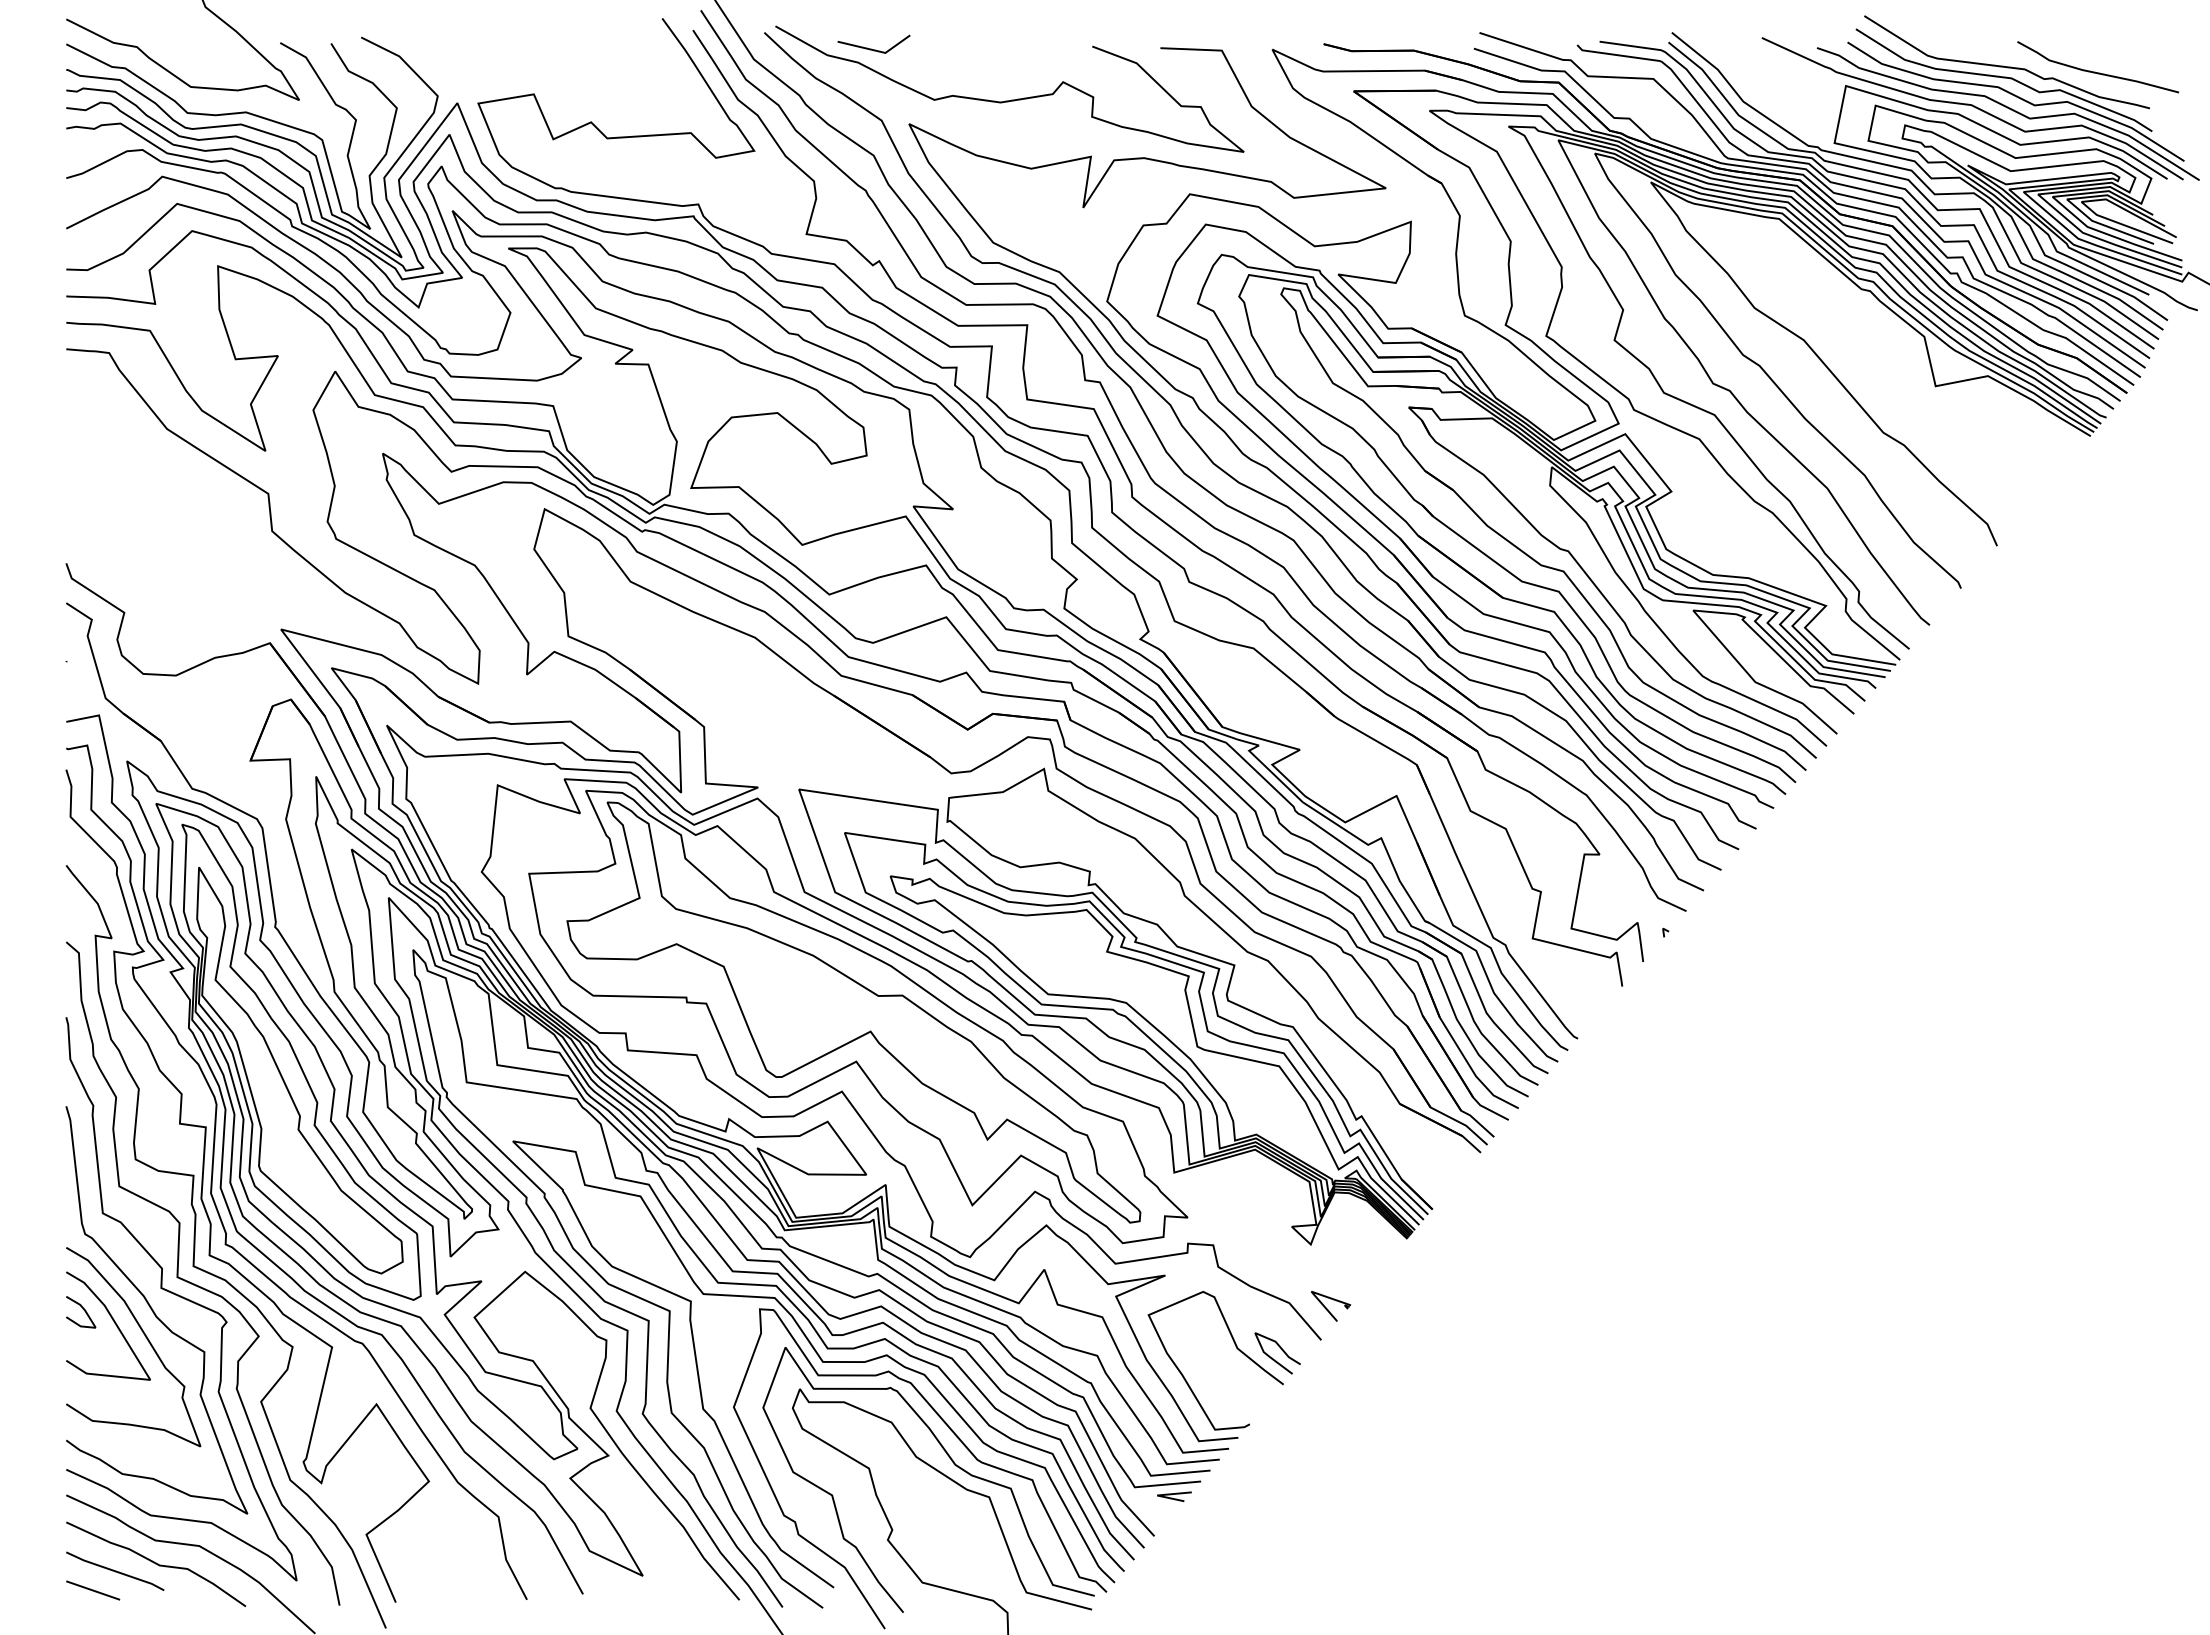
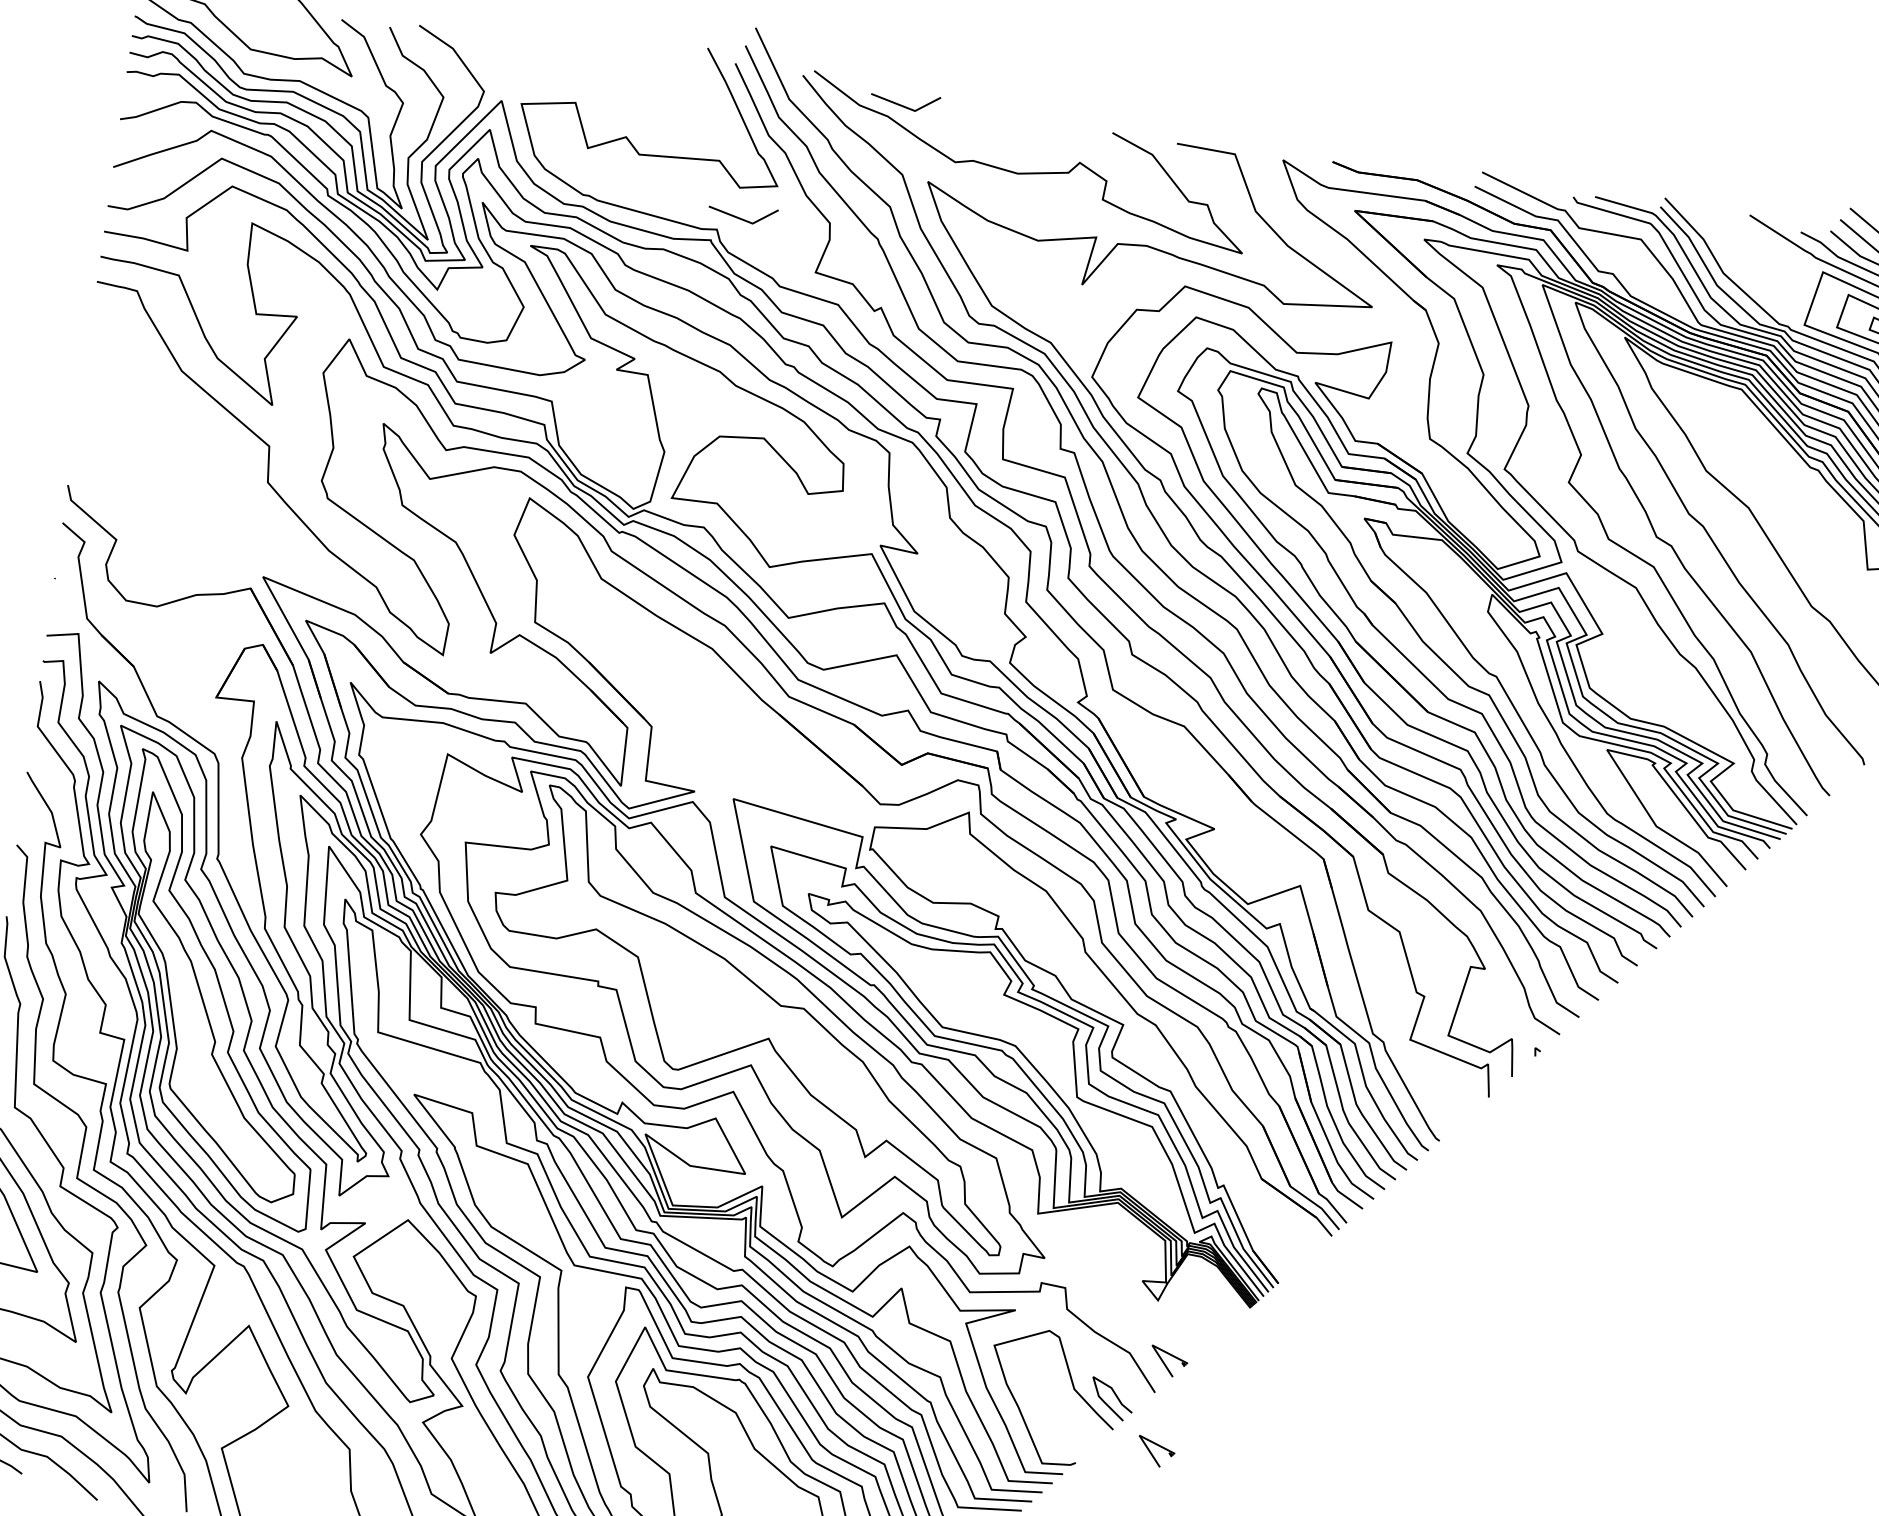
line: (720, 188) -> (740, 217), added
part: (1331, 1401) -> (1156, 1452), added

